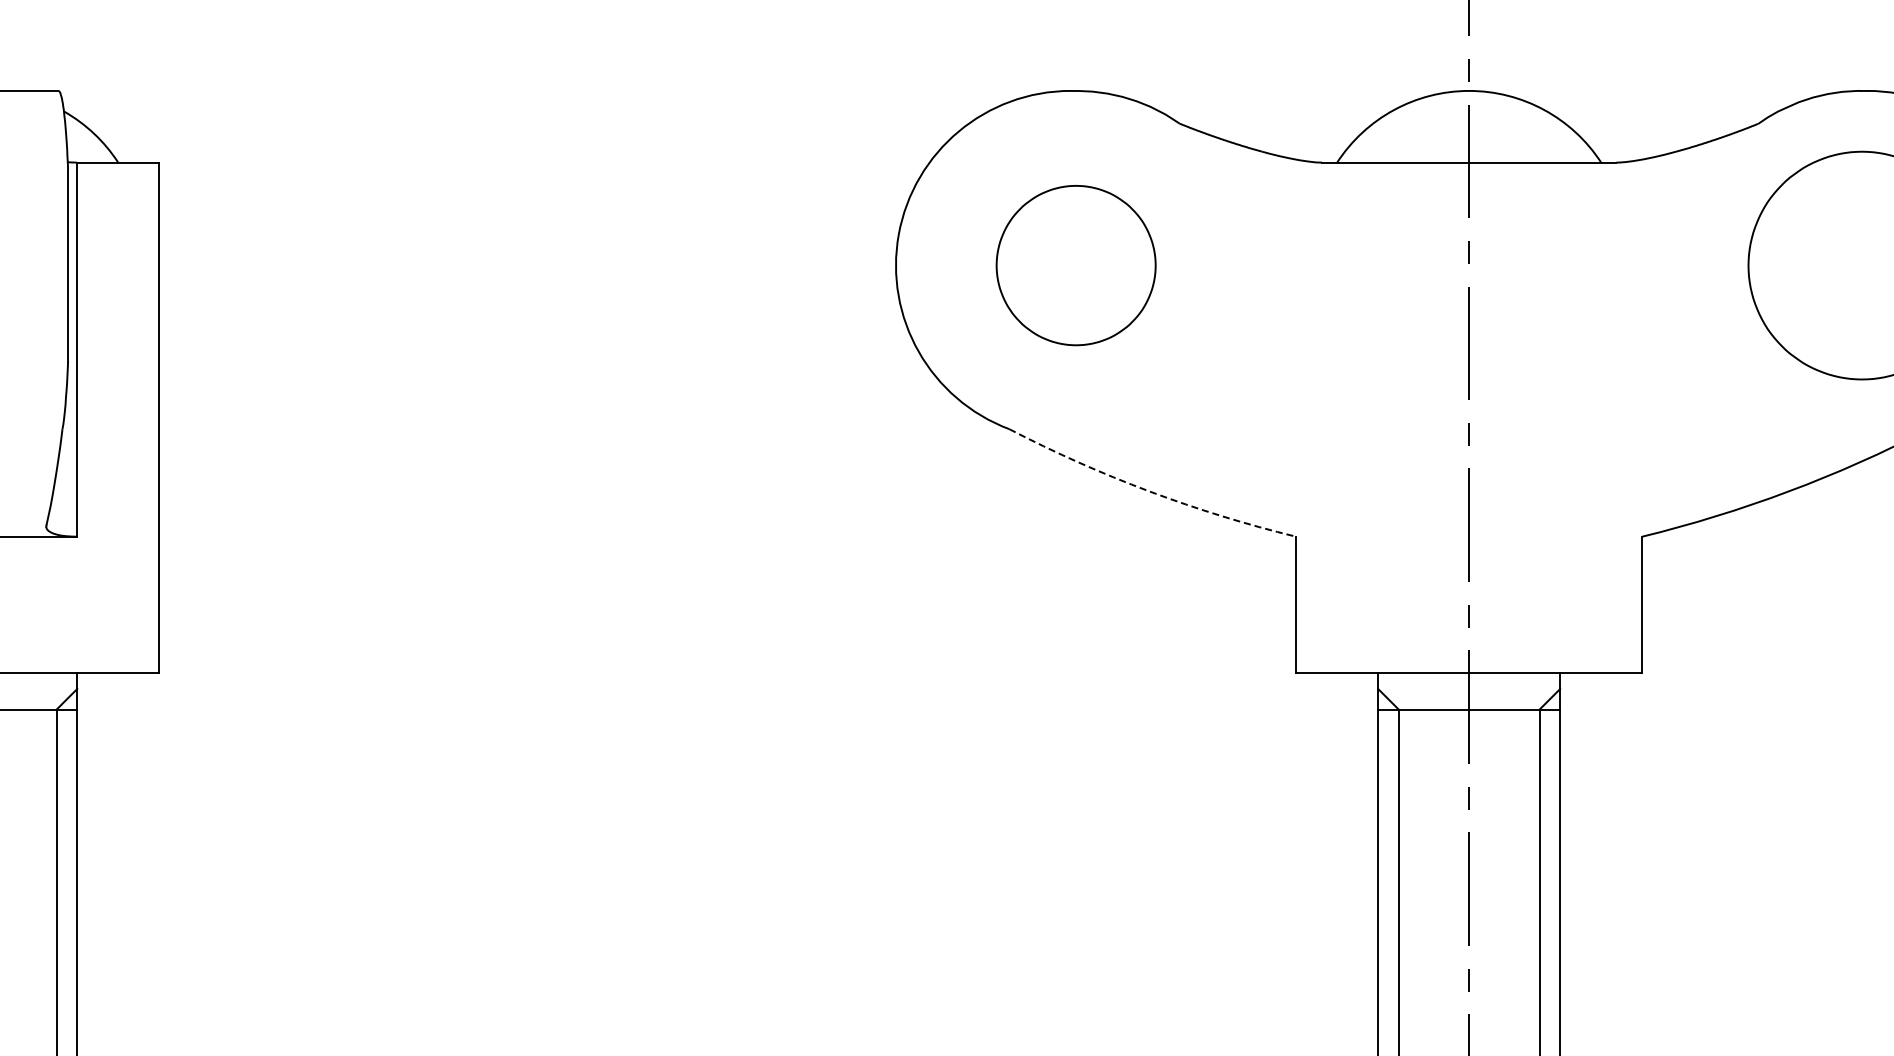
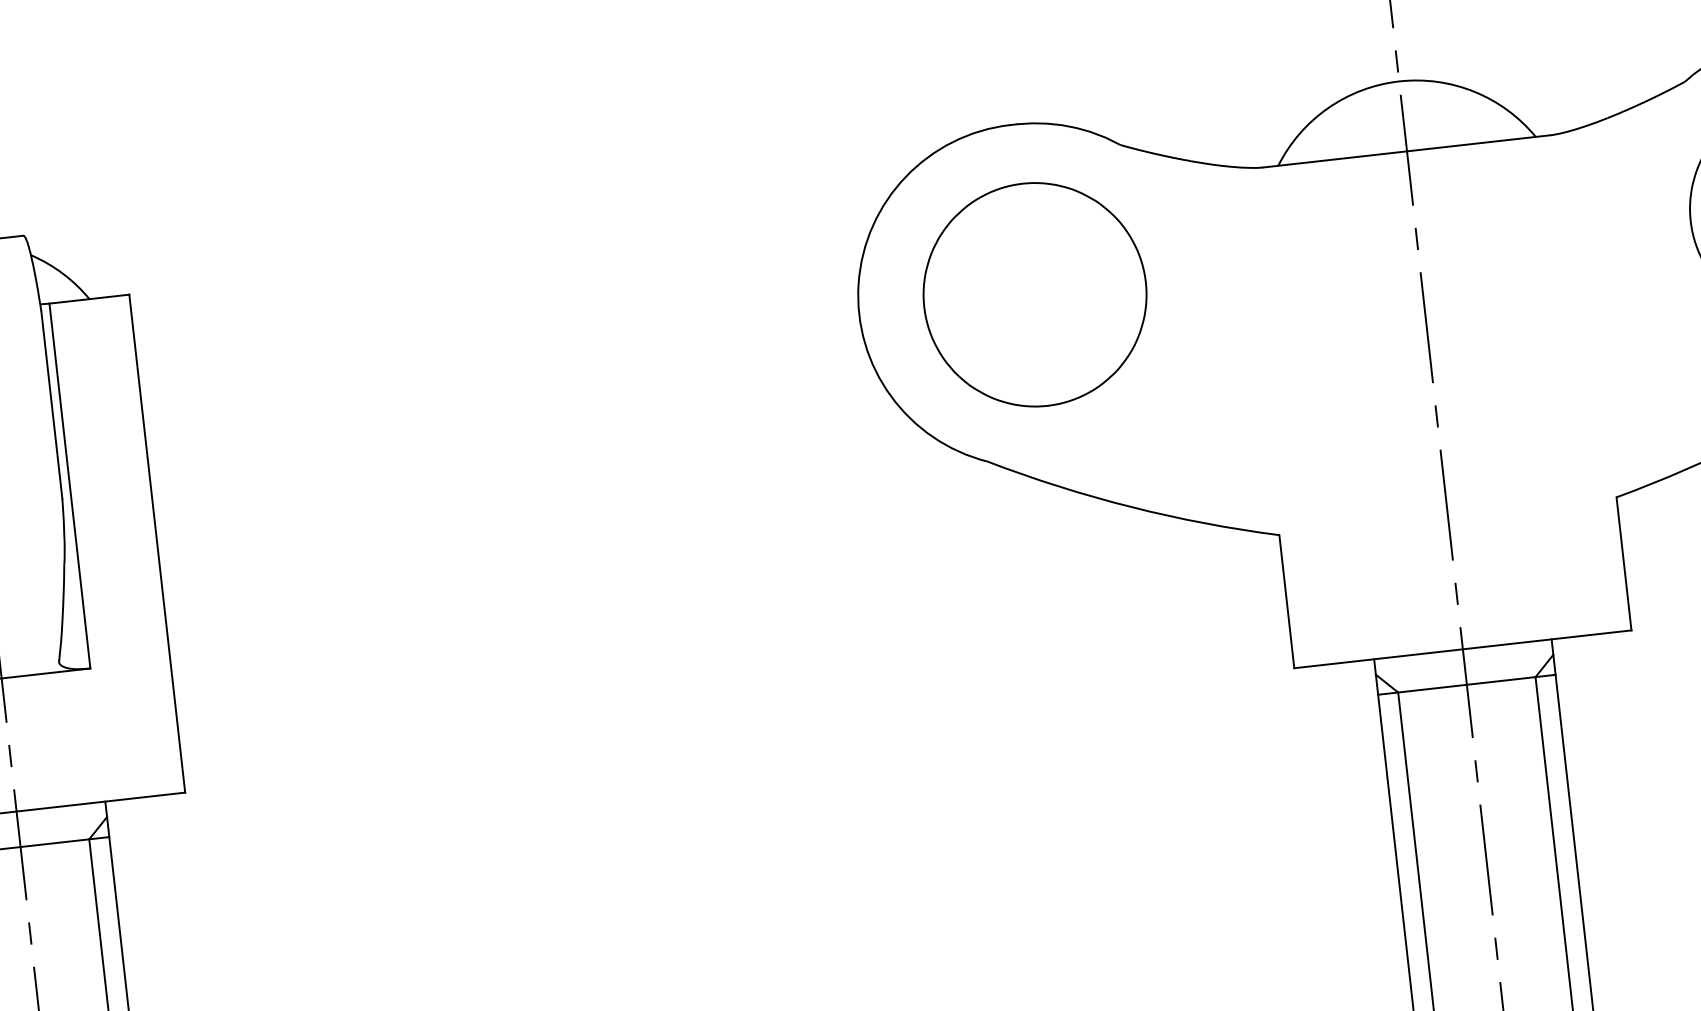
part: (1075, 265) -> (1034, 294), size x1.43
arc: (1149, 491) -> (1131, 507), dashed -> solid

